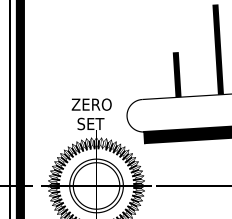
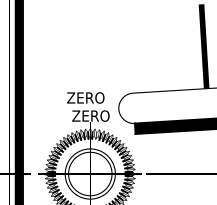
fill: (176, 74) -> (165, 69), removed
text: (97, 123) -> (91, 115), SET -> ZERO

